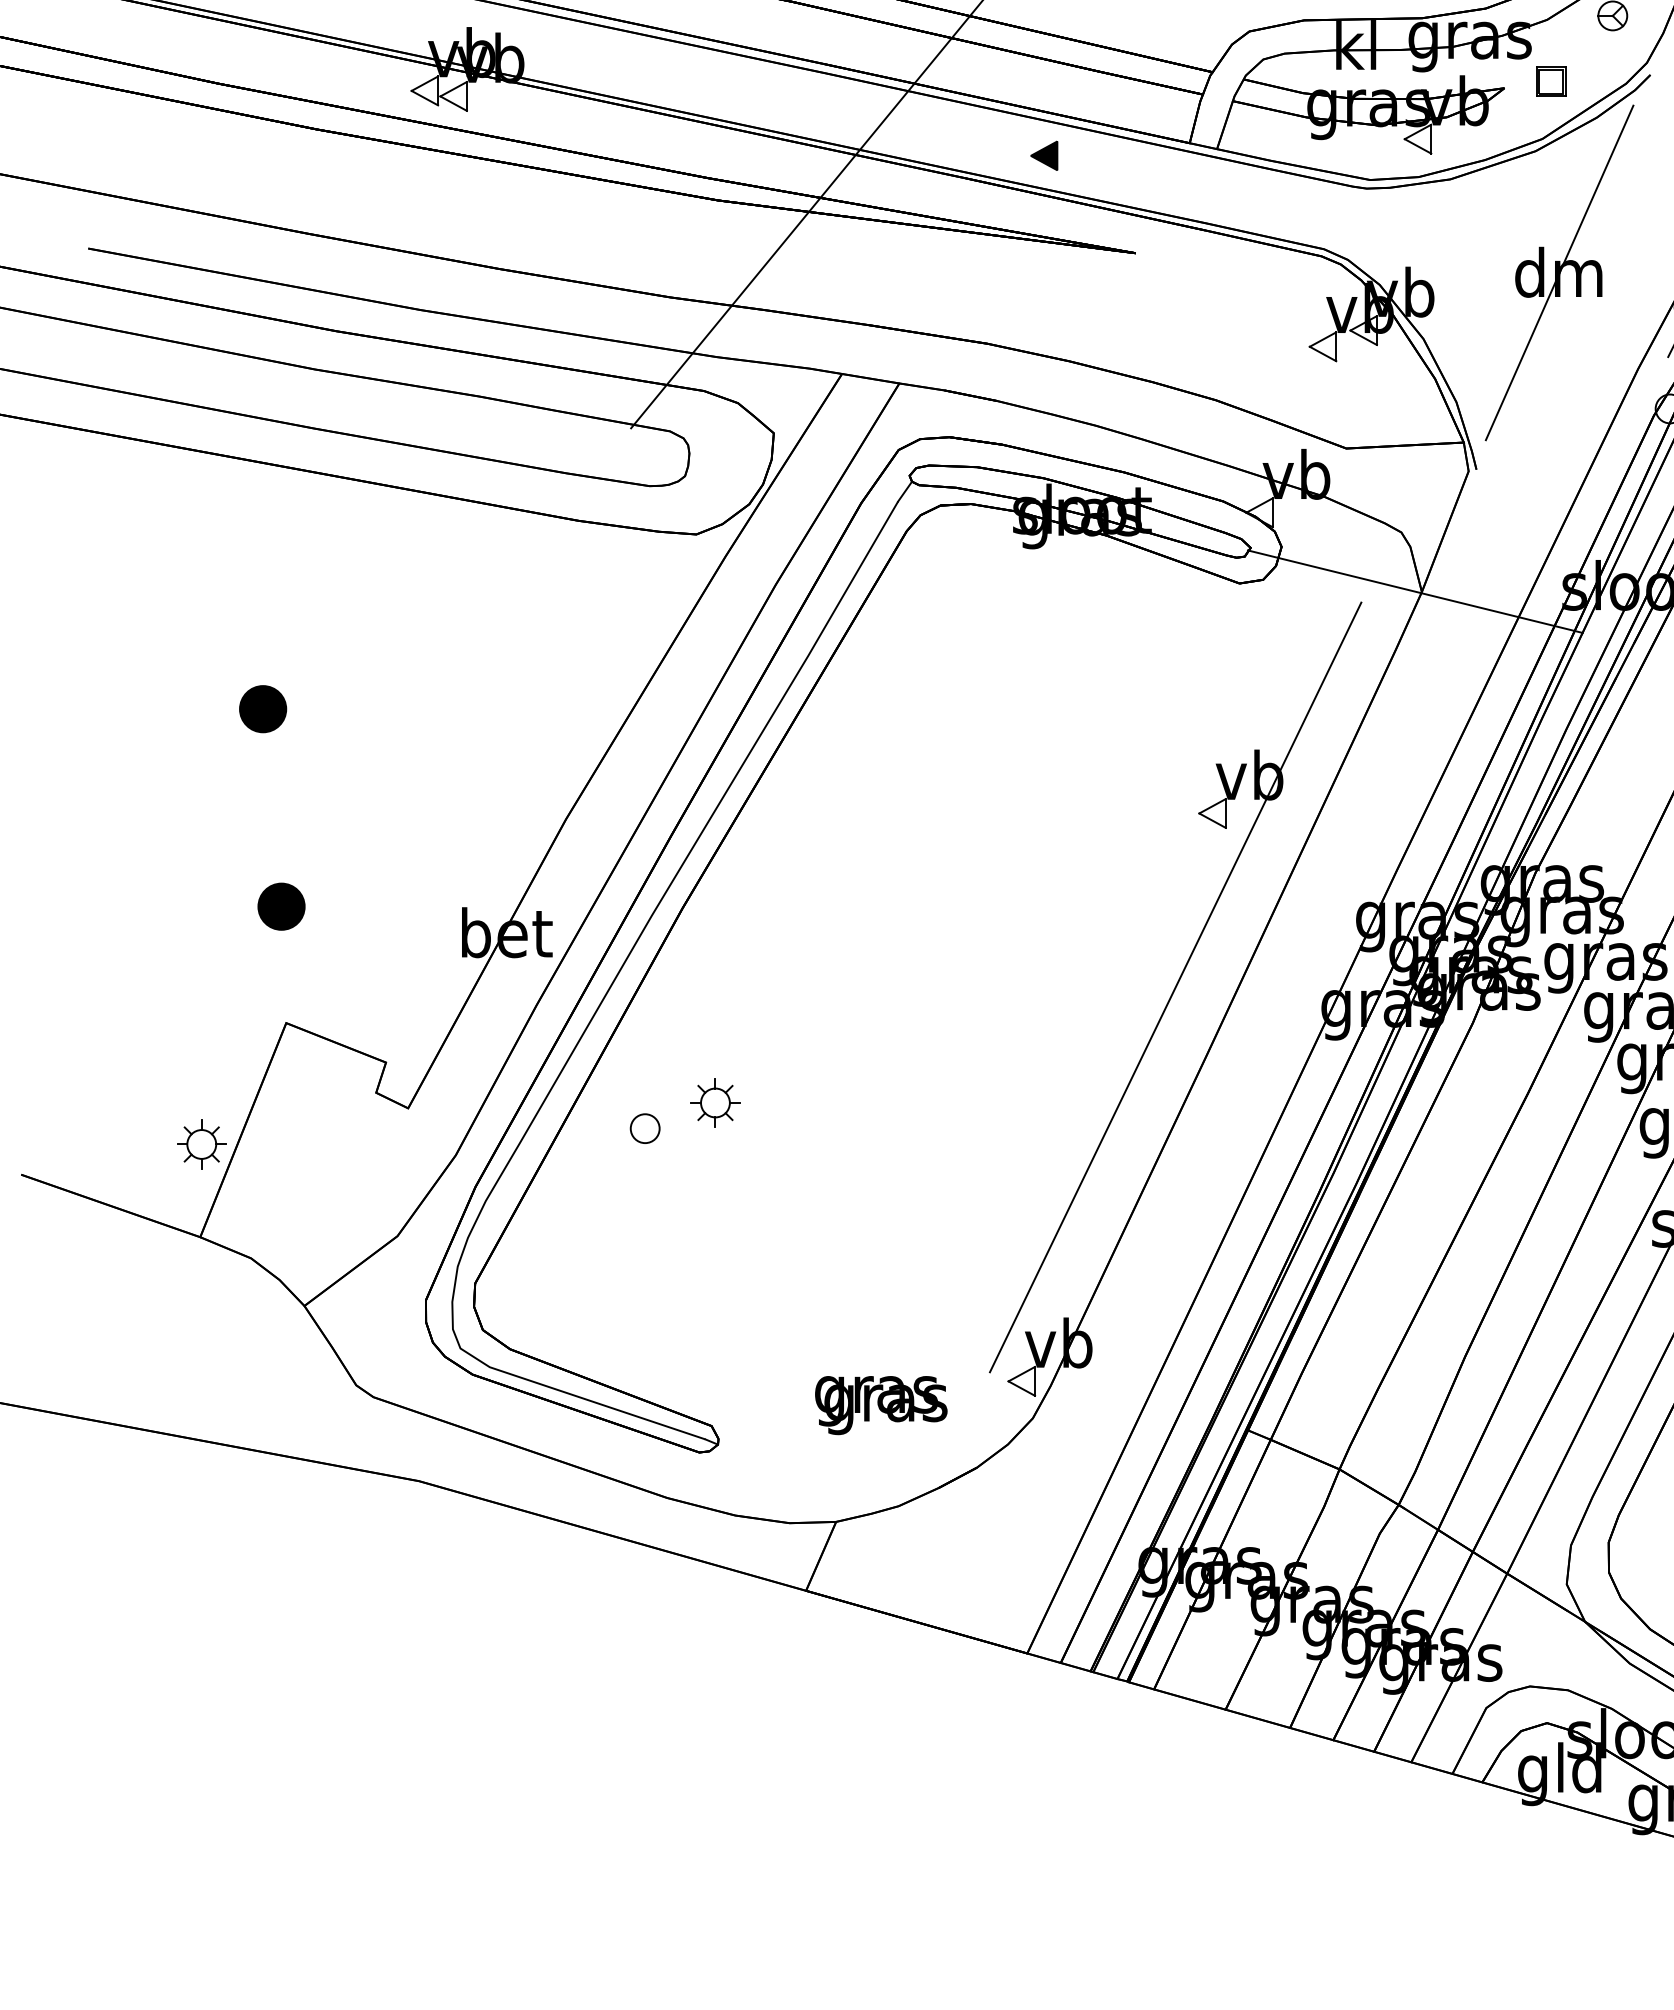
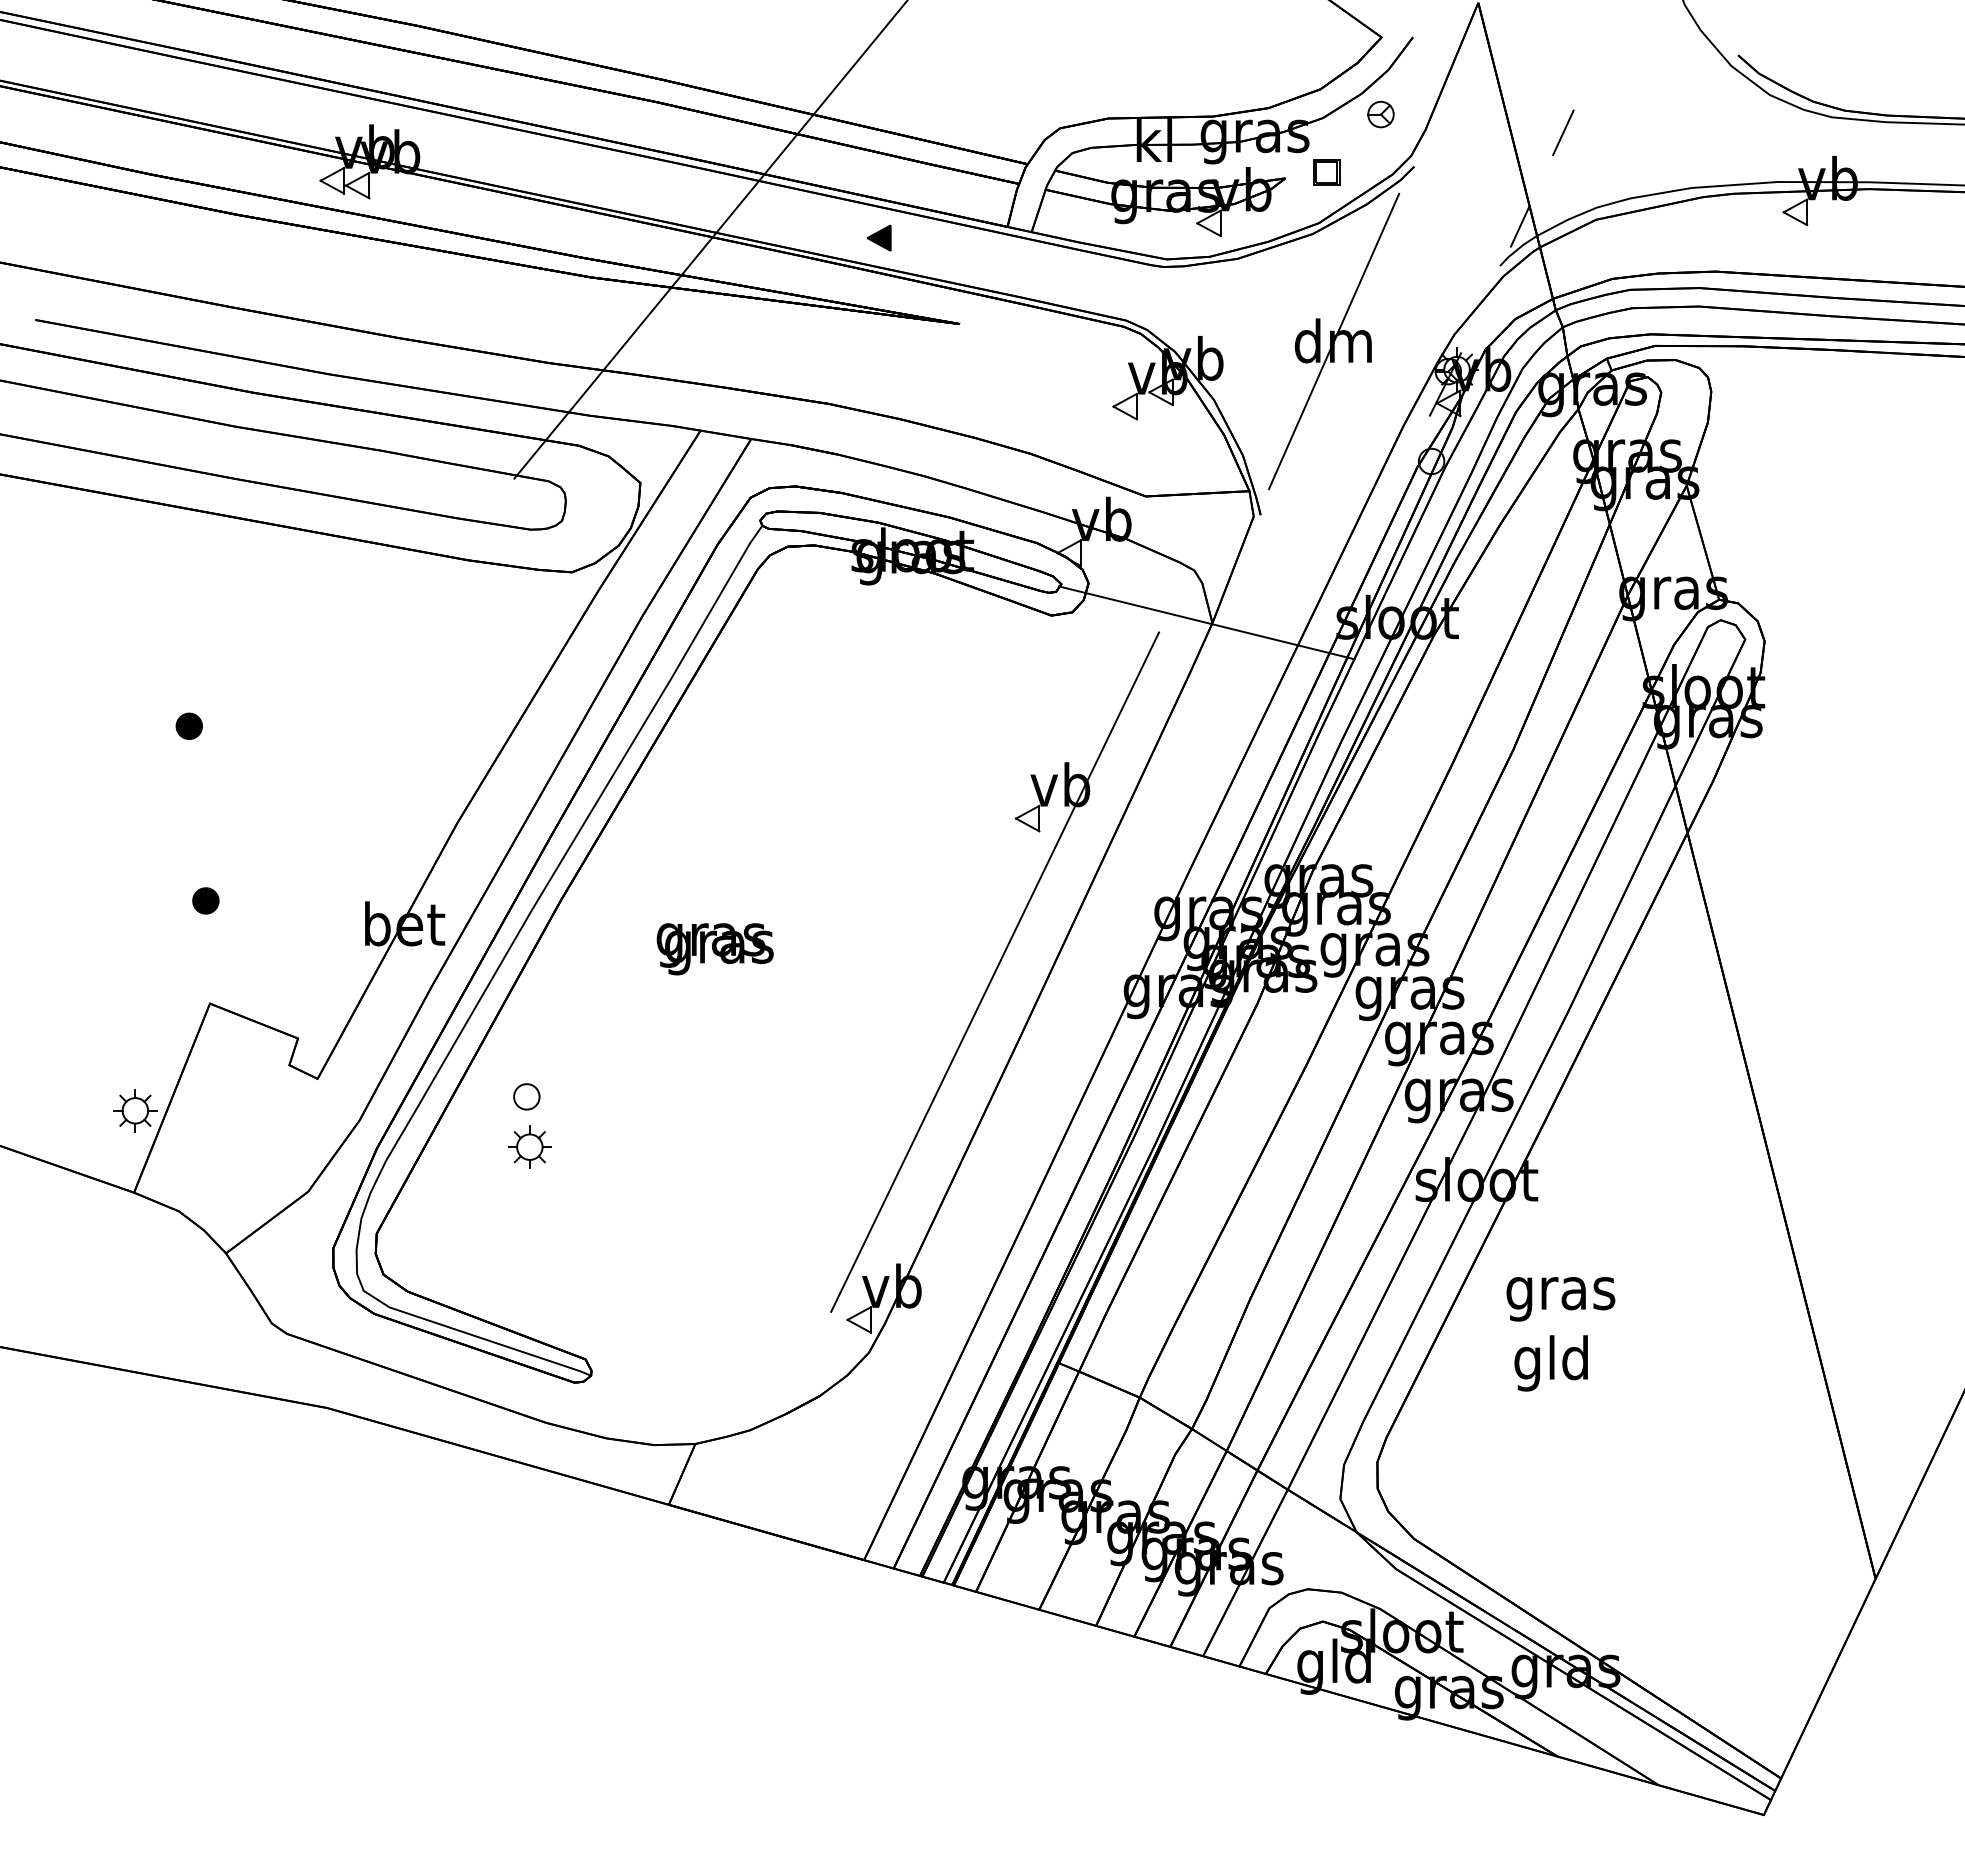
part: (261, 707) -> (188, 725), size x0.62
part: (281, 906) -> (205, 900), size x0.62
part: (715, 1102) -> (529, 1146), moved
text: (880, 1405) -> (714, 949), moved

